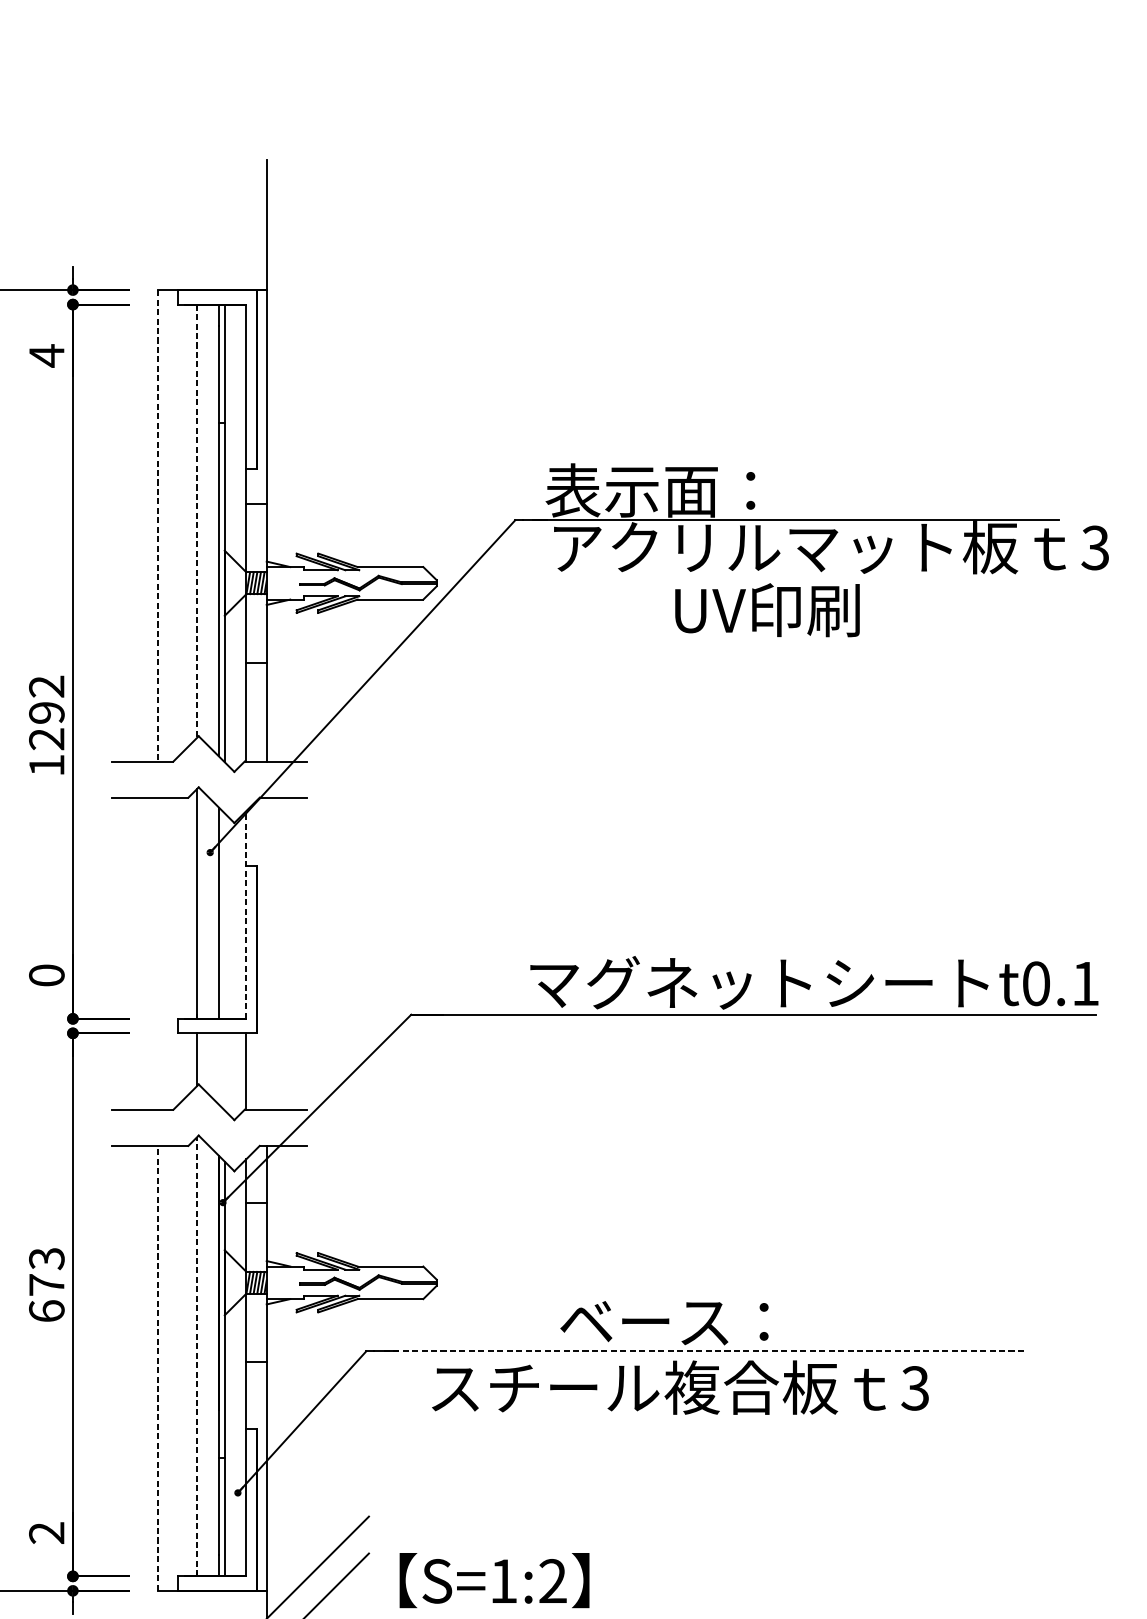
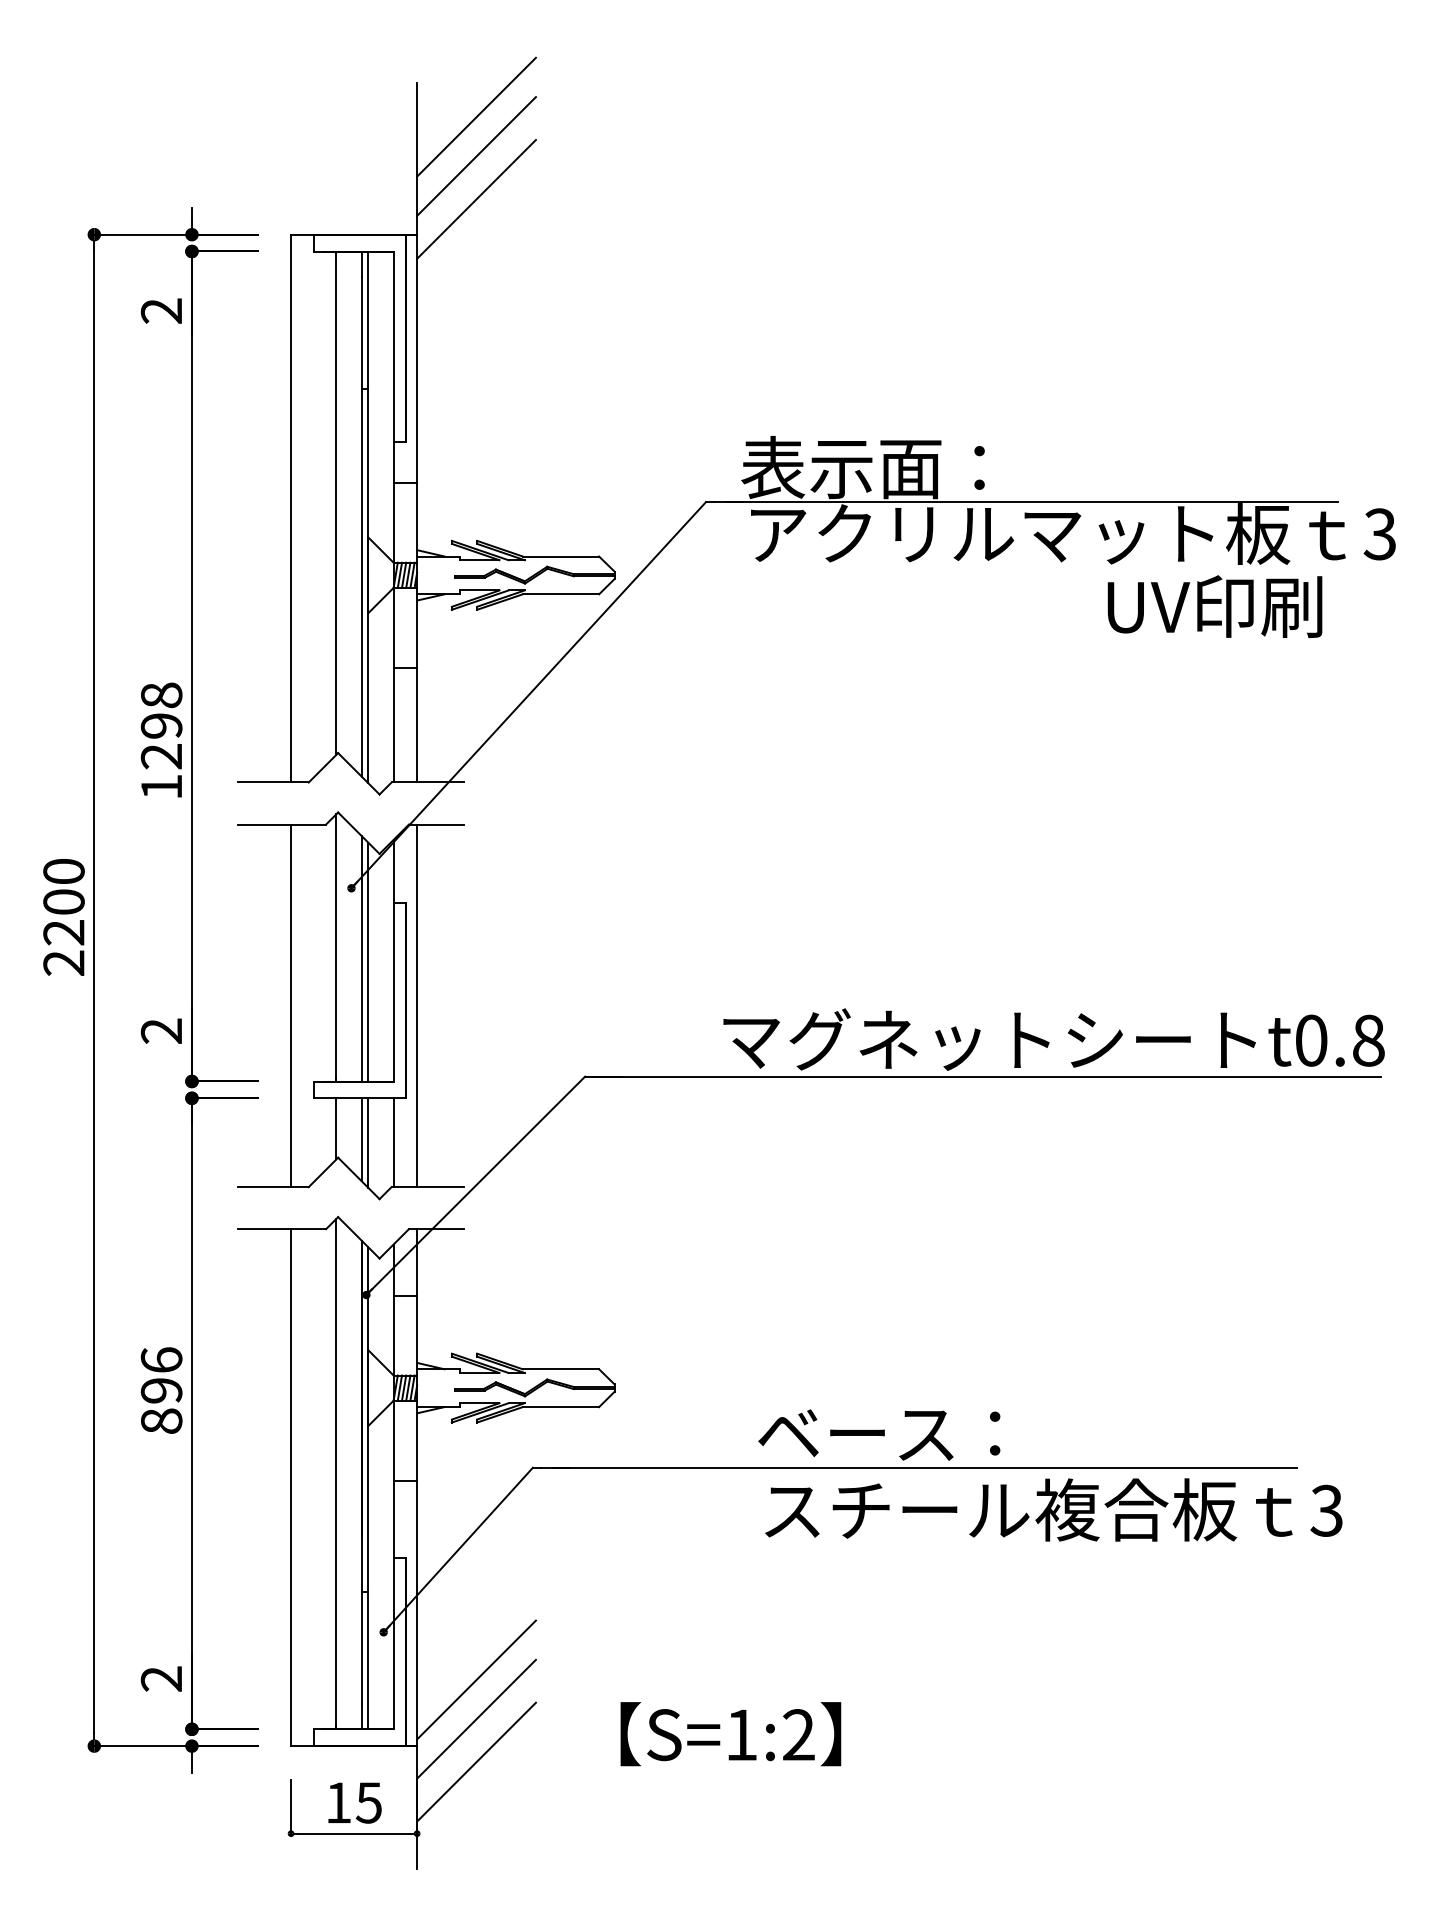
line: (317, 188) -> (476, 116), added
line: (317, 222) -> (476, 156), added
line: (317, 258) -> (476, 198), added
text: (45, 356) -> (160, 311), 4 -> 2
line: (197, 521) -> (336, 503), dashed -> solid
line: (158, 525) -> (291, 508), dashed -> solid
text: (767, 610) -> (1214, 606), moved
text: (46, 686) -> (161, 695), 1292 -> 1298
line: (246, 914) -> (393, 960), dashed -> solid
line: (224, 915) -> (368, 961), added
line: (158, 953) -> (291, 1005), added
line: (267, 953) -> (417, 1005), added
text: (46, 974) -> (161, 1030), 0 -> 2
text: (1085, 983) -> (1368, 1040), t0.1 -> t0.8
line: (218, 1068) -> (361, 1139), added
line: (224, 1071) -> (368, 1142), added
text: (46, 1284) -> (161, 1390), 673 -> 896
line: (703, 1351) -> (924, 1467), dashed -> solid
line: (197, 1356) -> (336, 1473), dashed -> solid
line: (158, 1368) -> (291, 1487), dashed -> solid
text: (680, 1387) -> (1053, 1509), moved
line: (317, 1533) -> (476, 1679), added
text: (494, 1580) -> (730, 1734), moved

